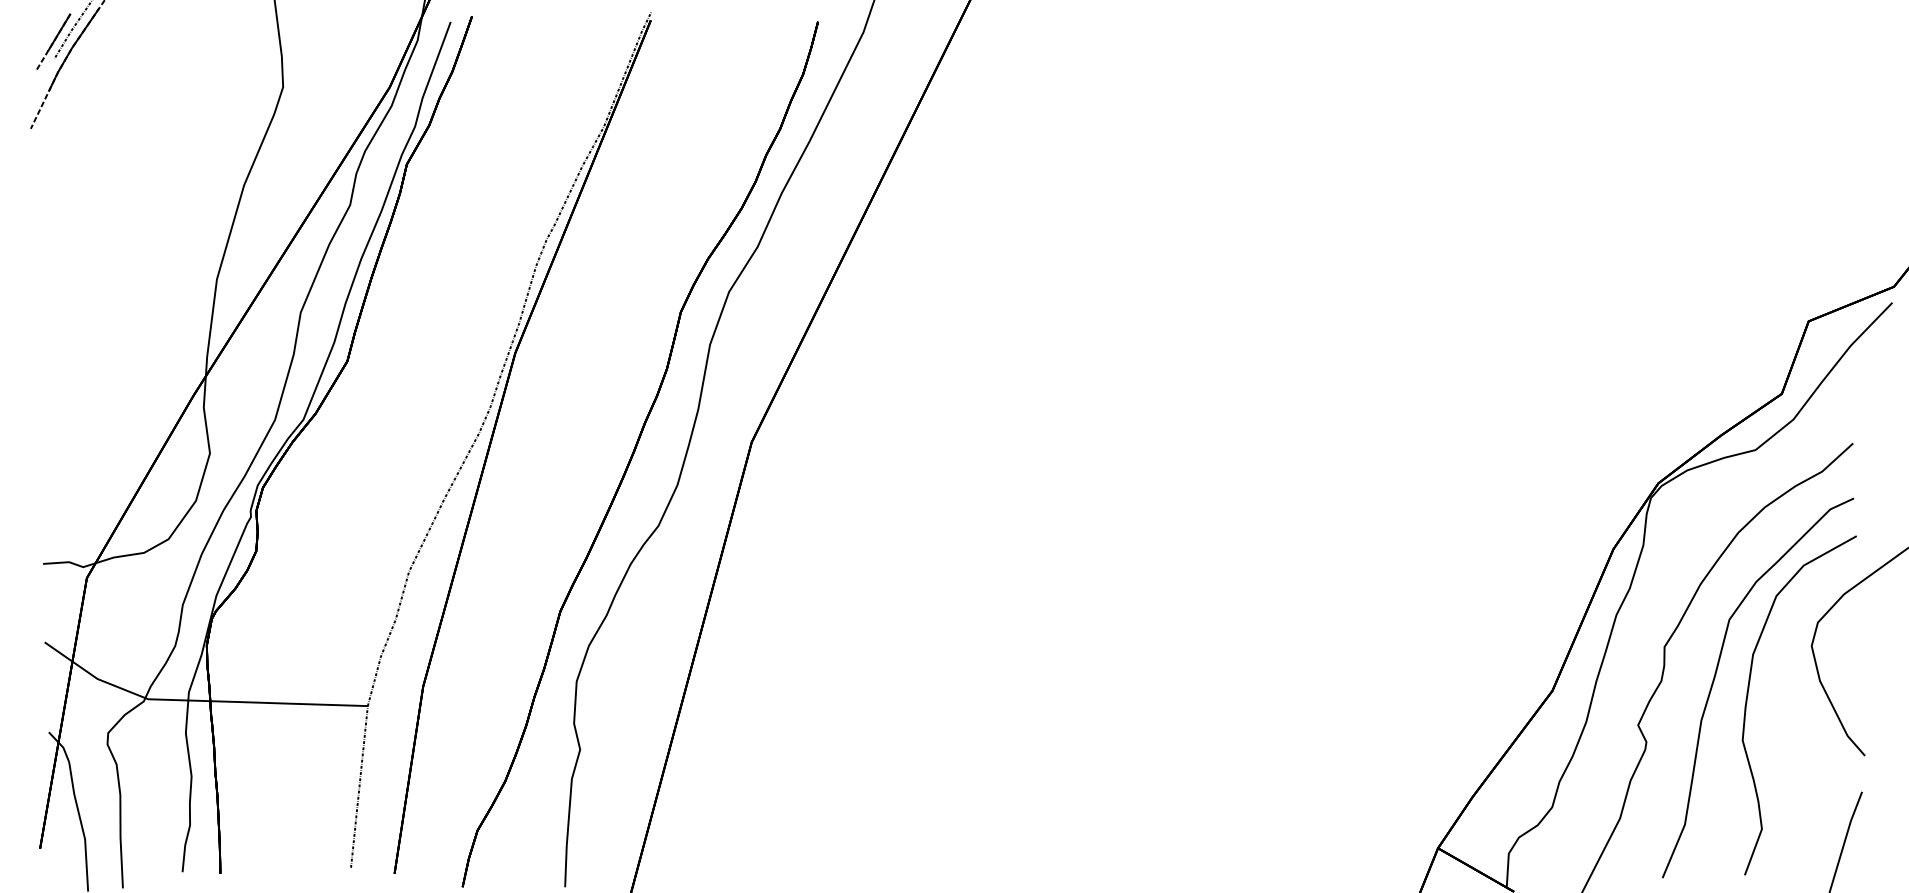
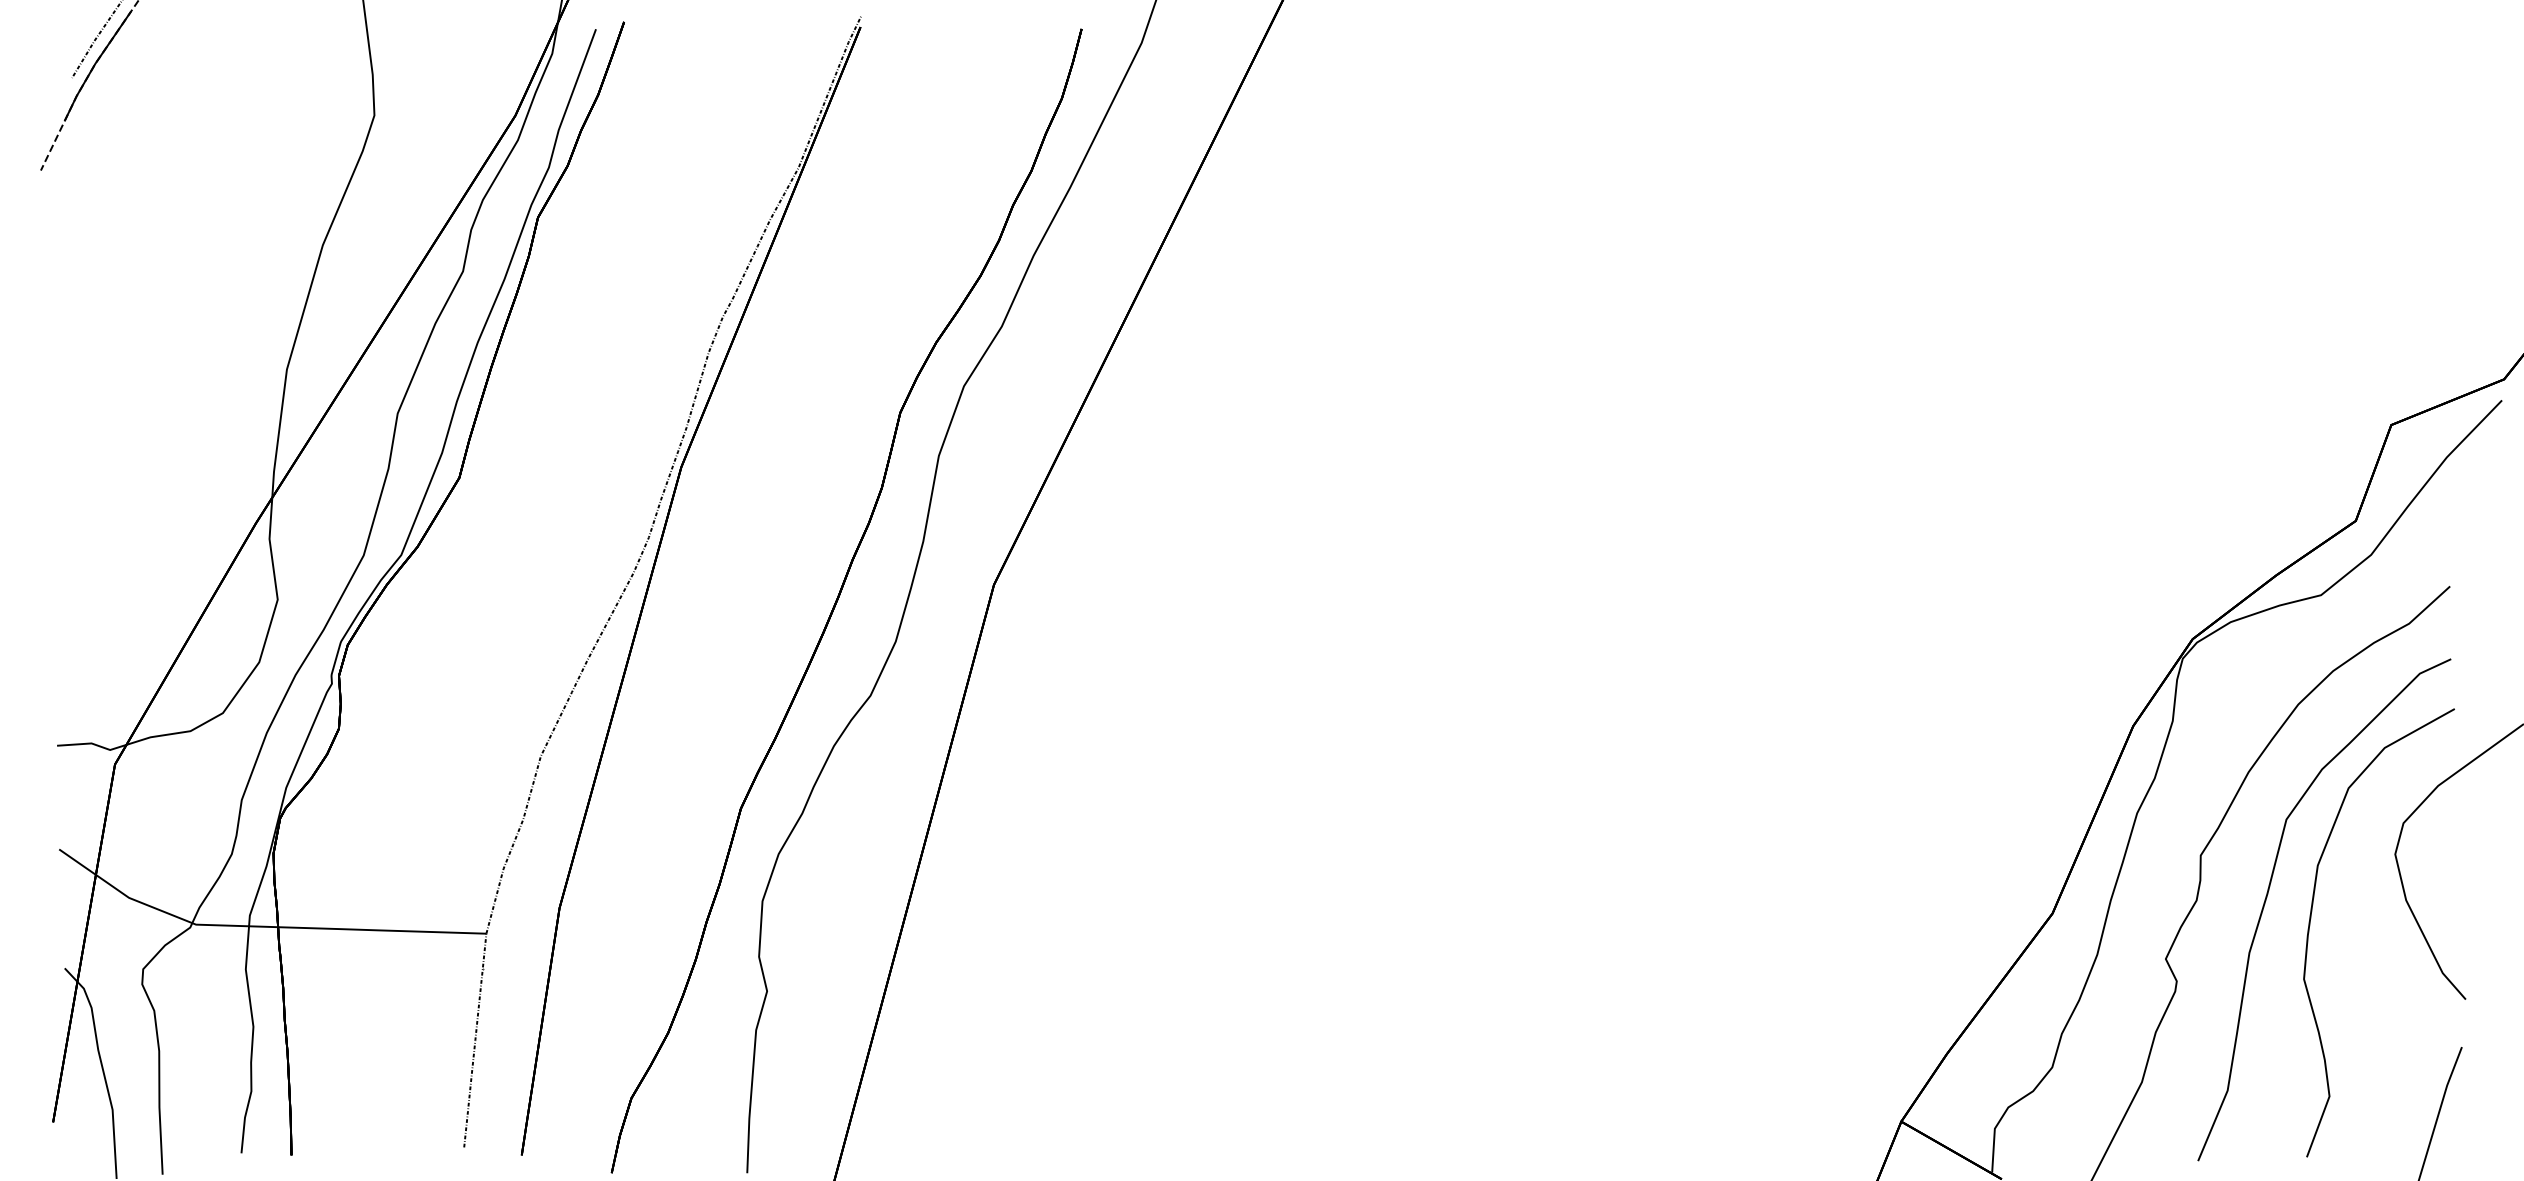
line: (53, 41) -> (70, 55), removed

